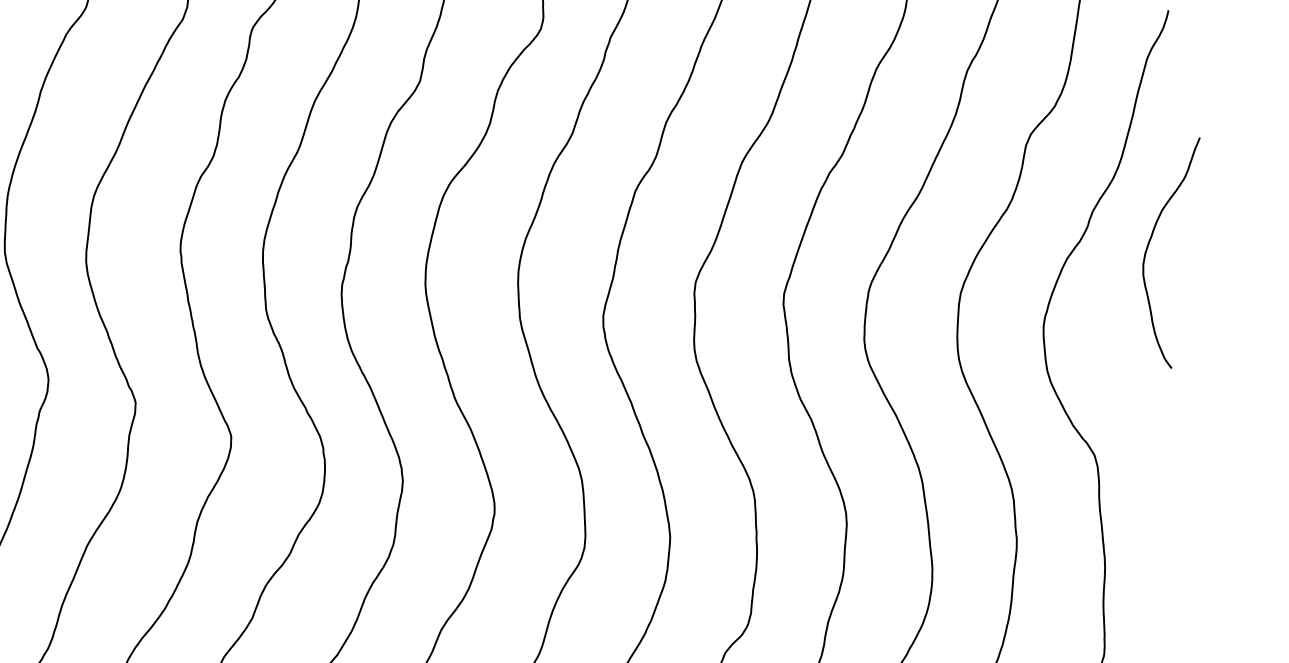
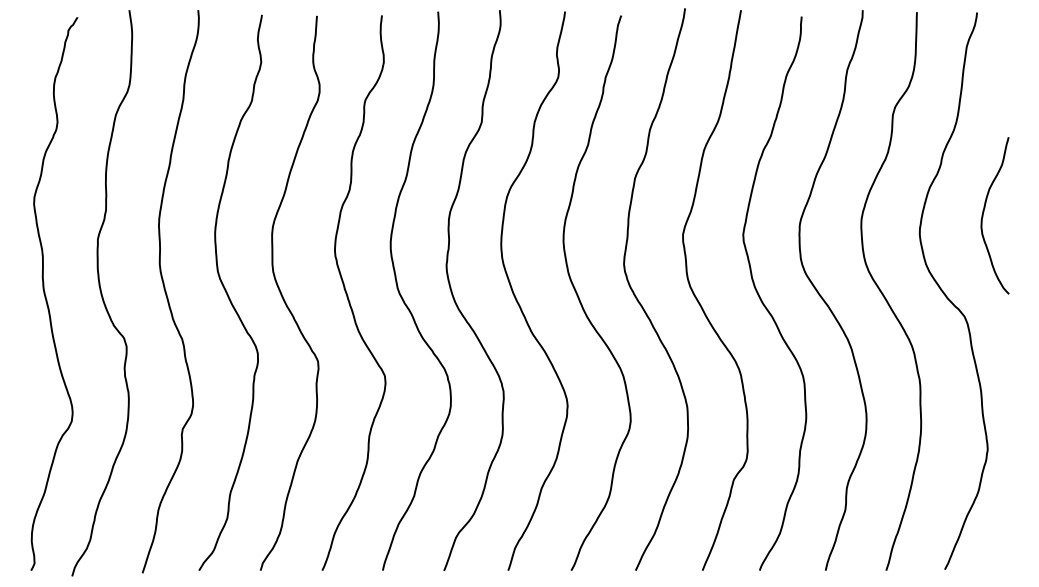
curve: (1150, 243) -> (984, 212), moved

